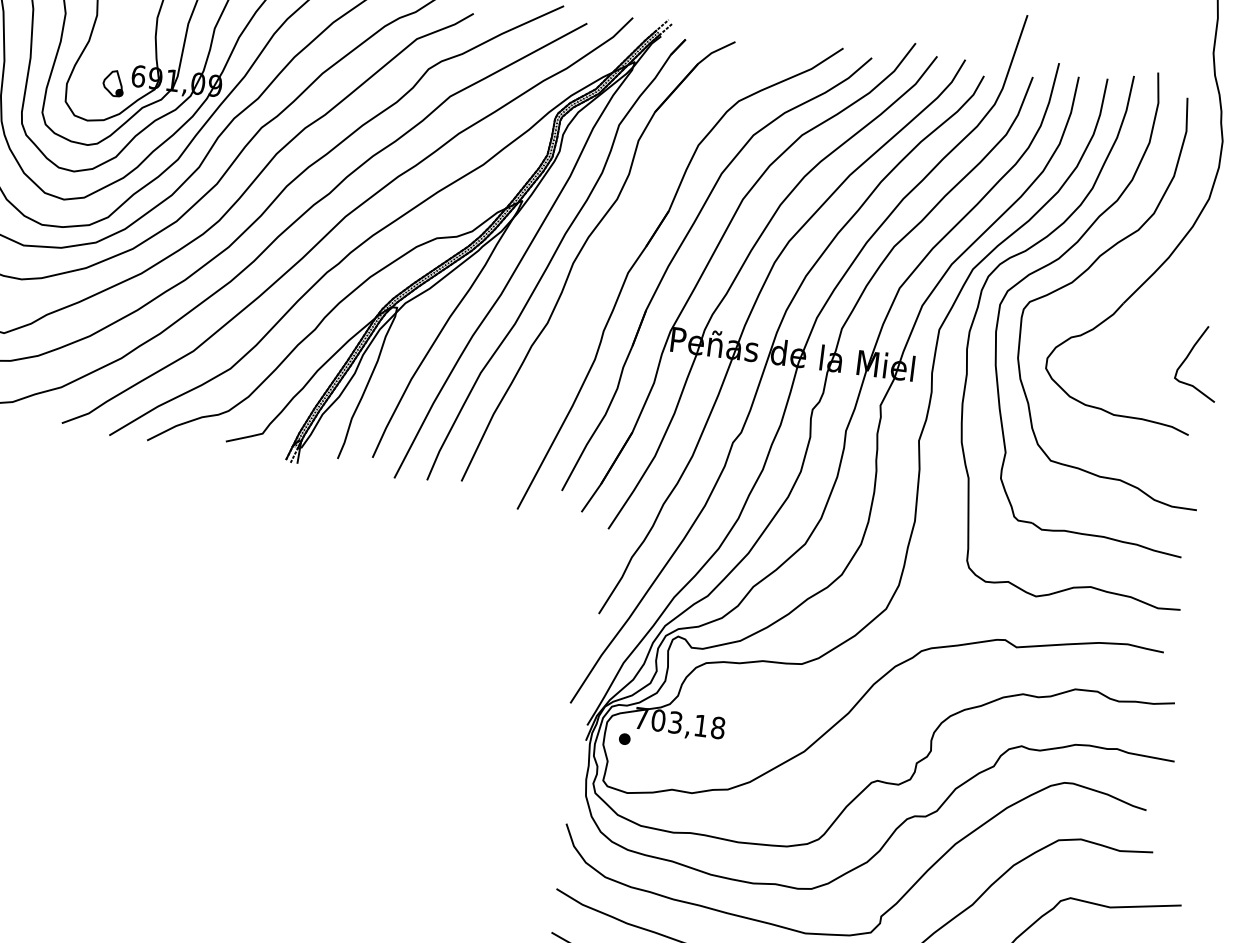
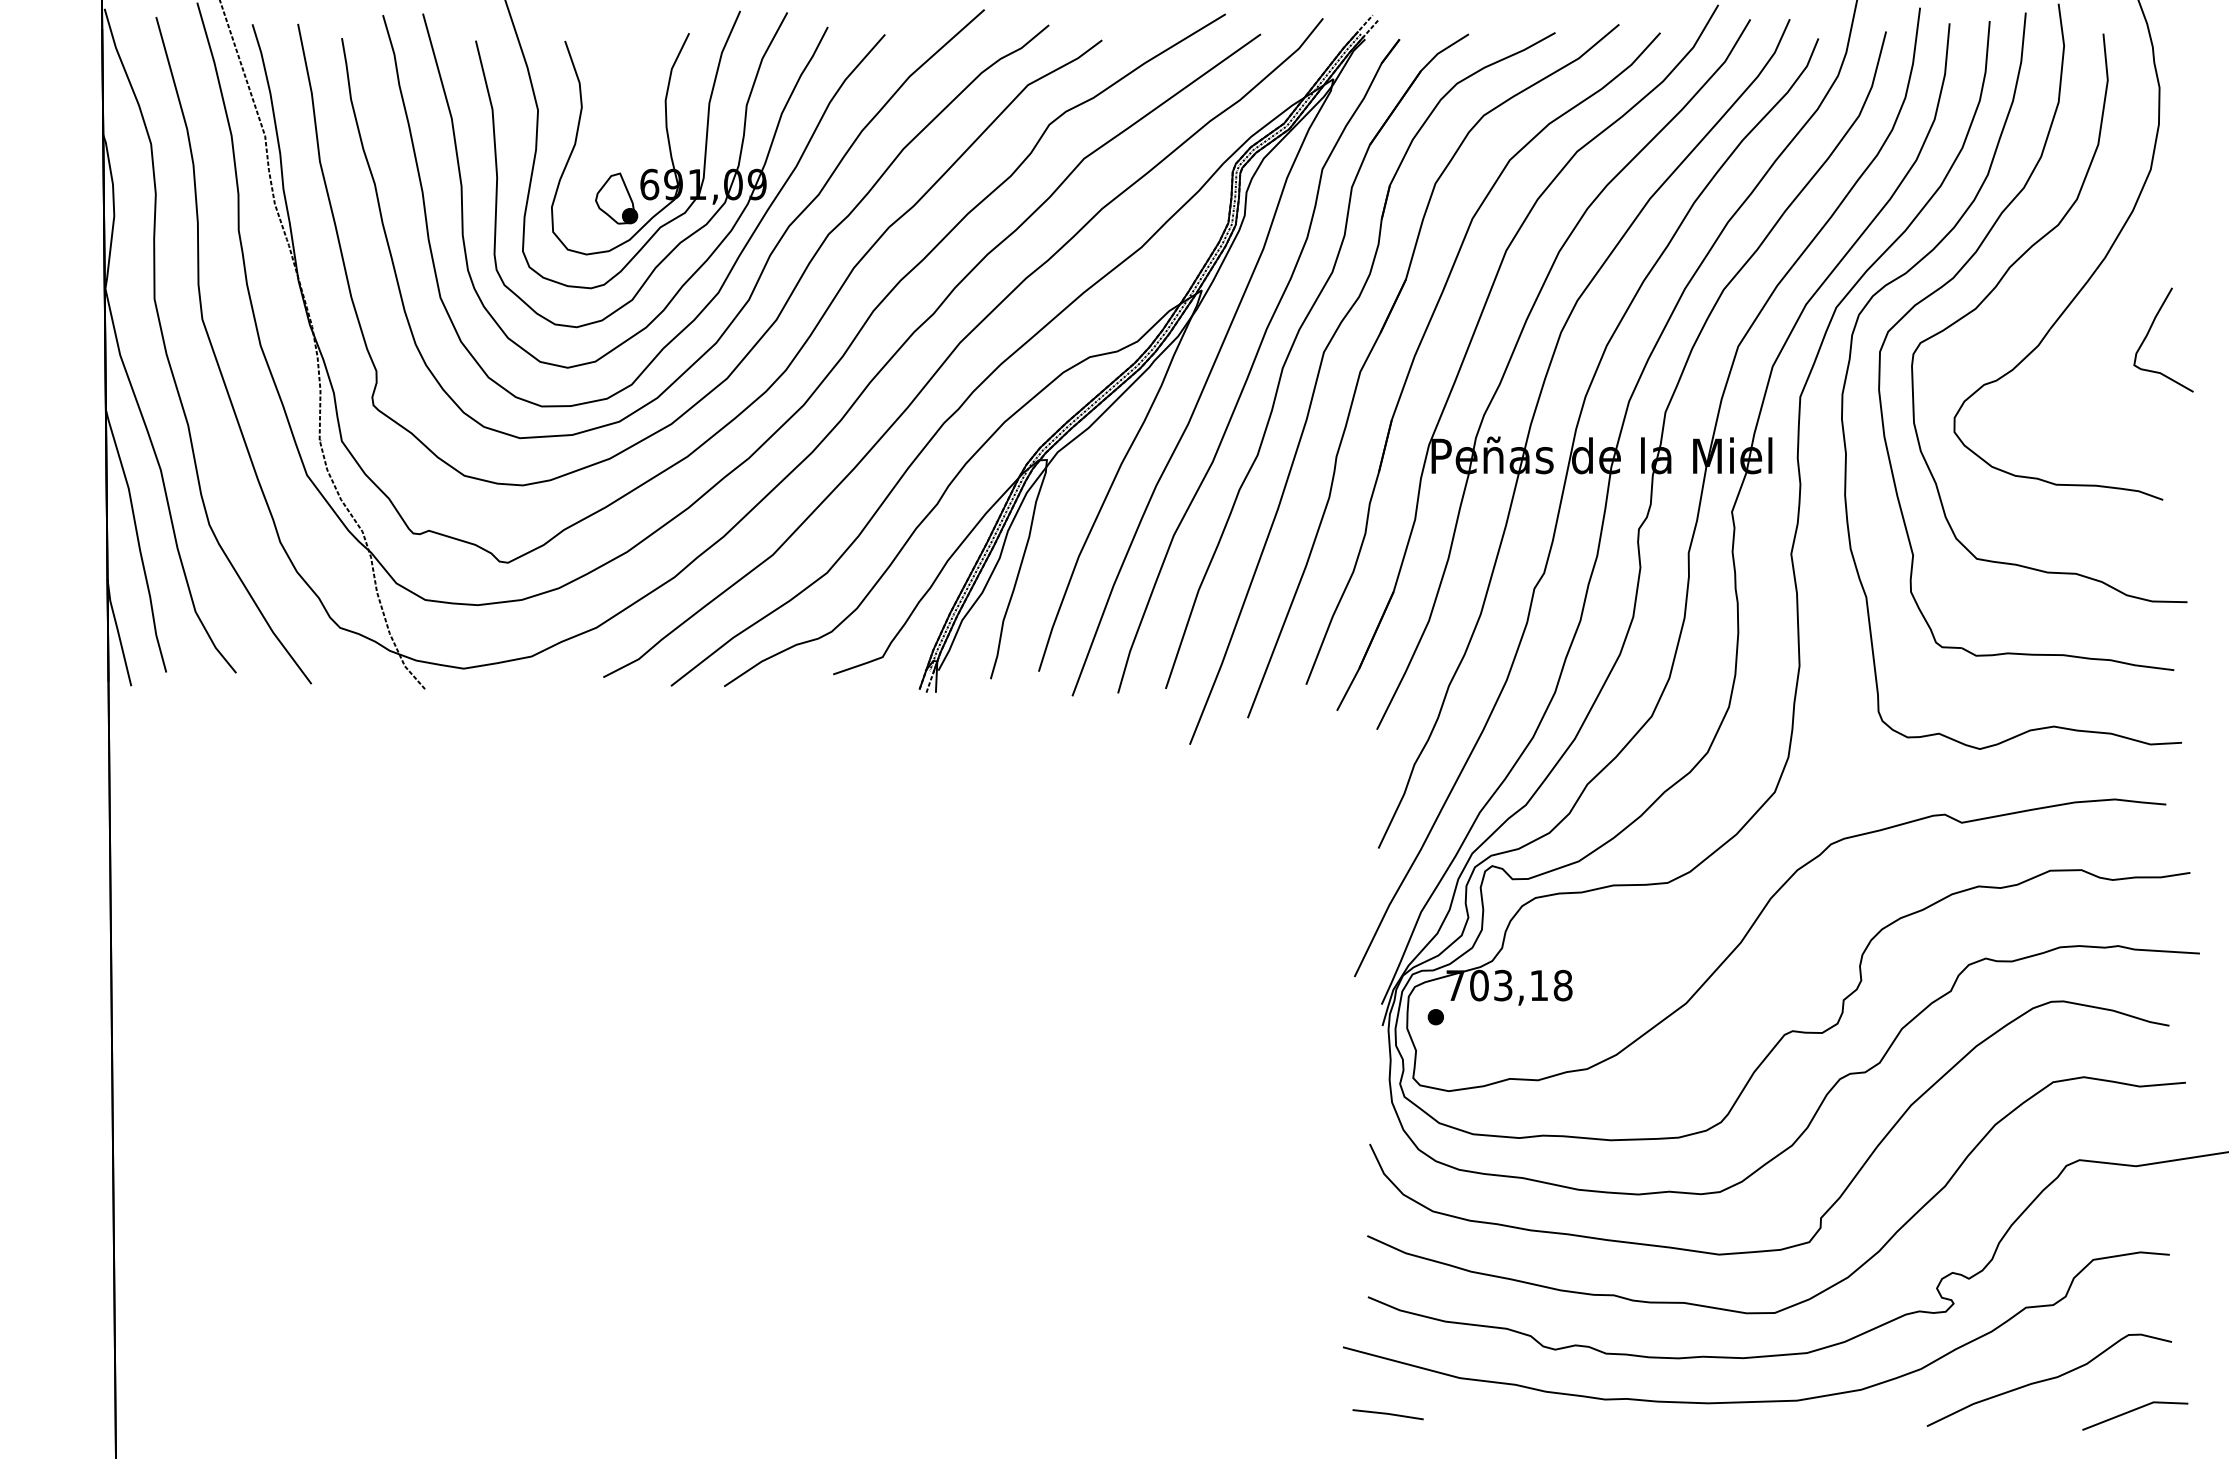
part: (113, 83) -> (616, 198), size x1.43
part: (598, 271) -> (1319, 374), added
curve: (1188, 356) -> (2149, 332), moved

